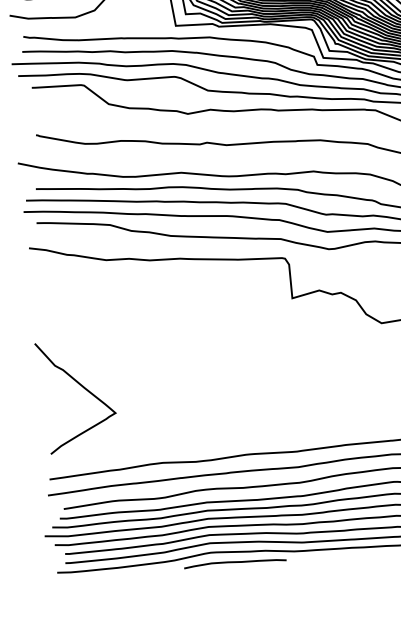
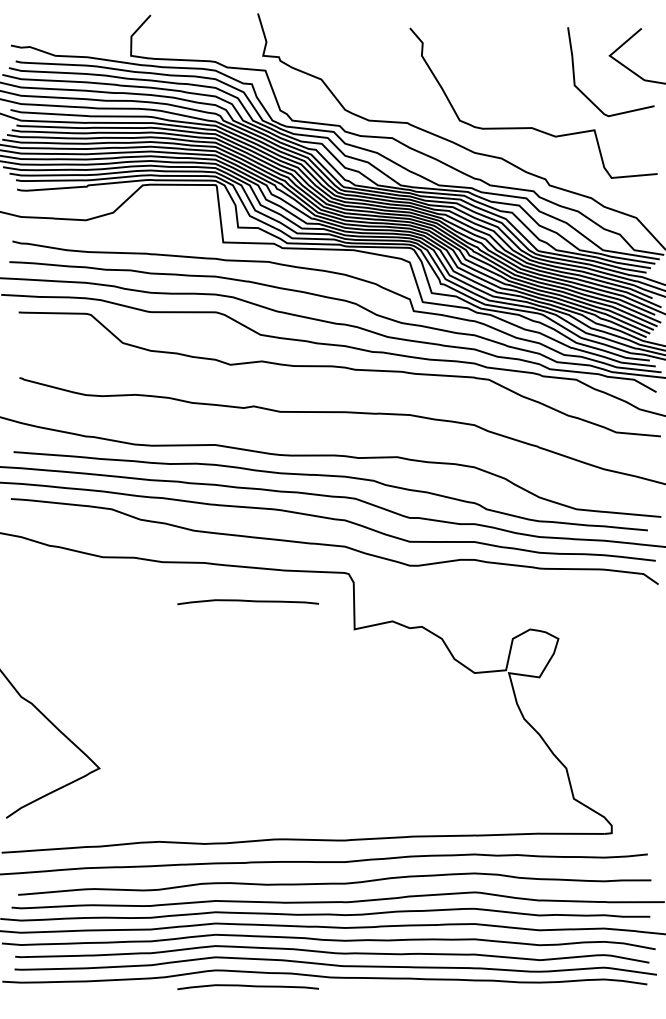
curve: (213, 284) -> (247, 601), added

